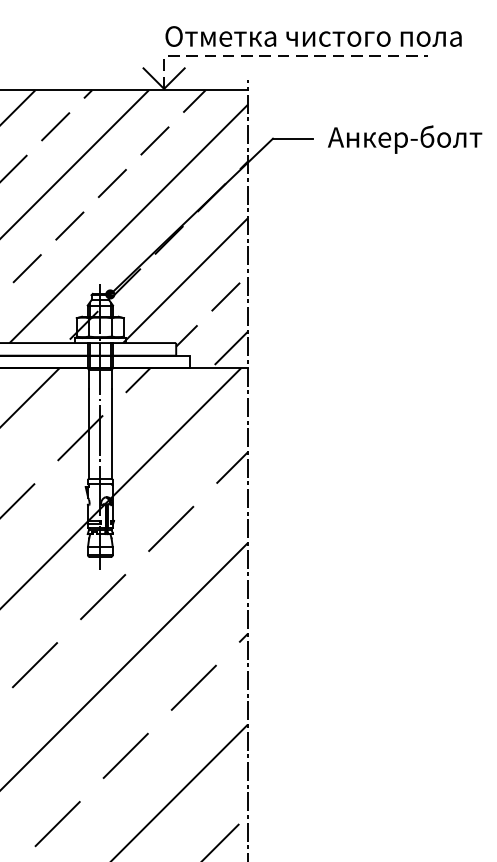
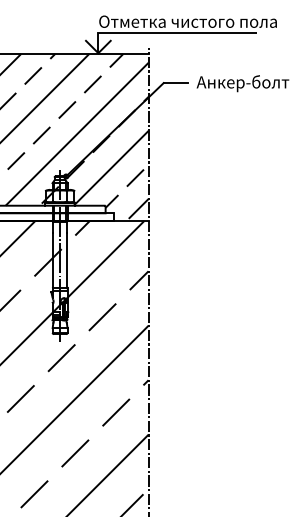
line: (279, 56) -> (167, 33), dashed -> solid

